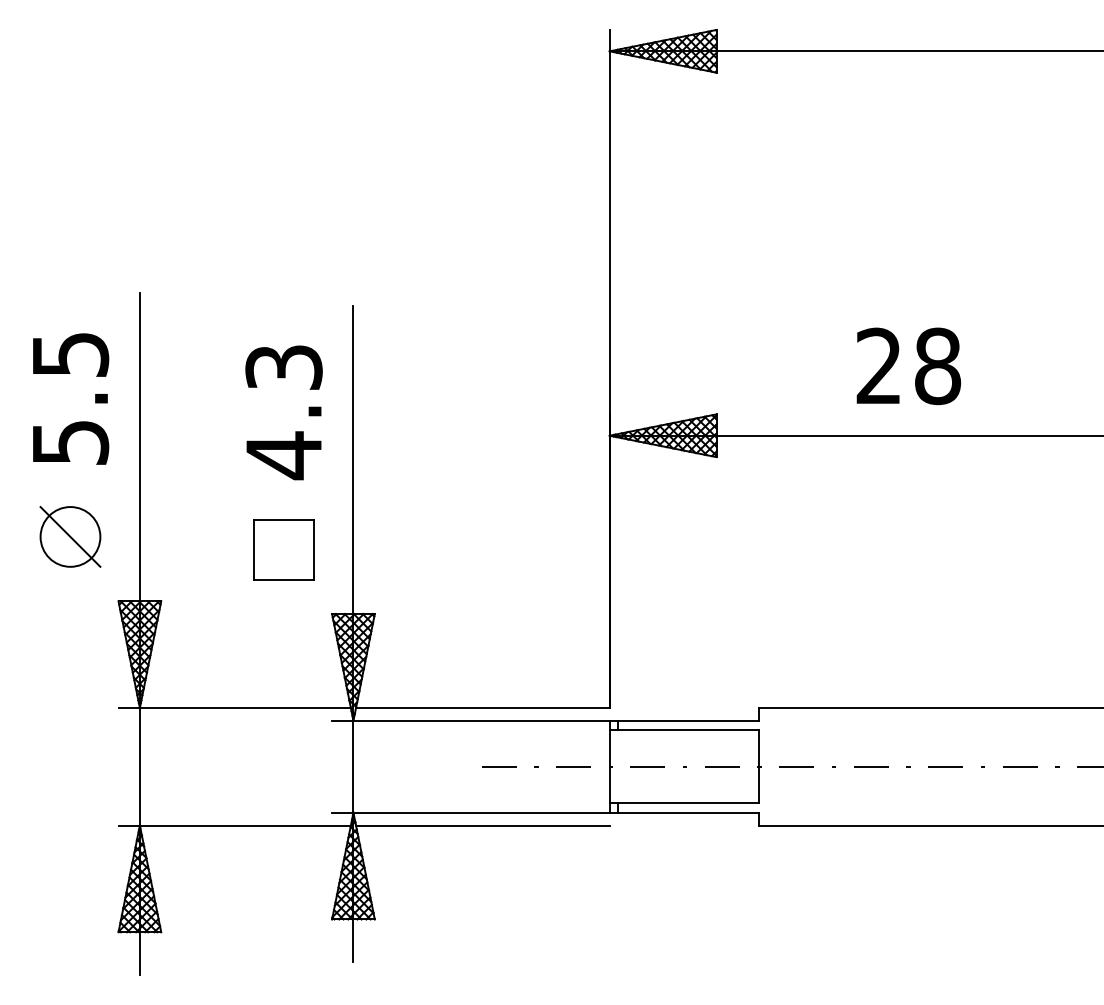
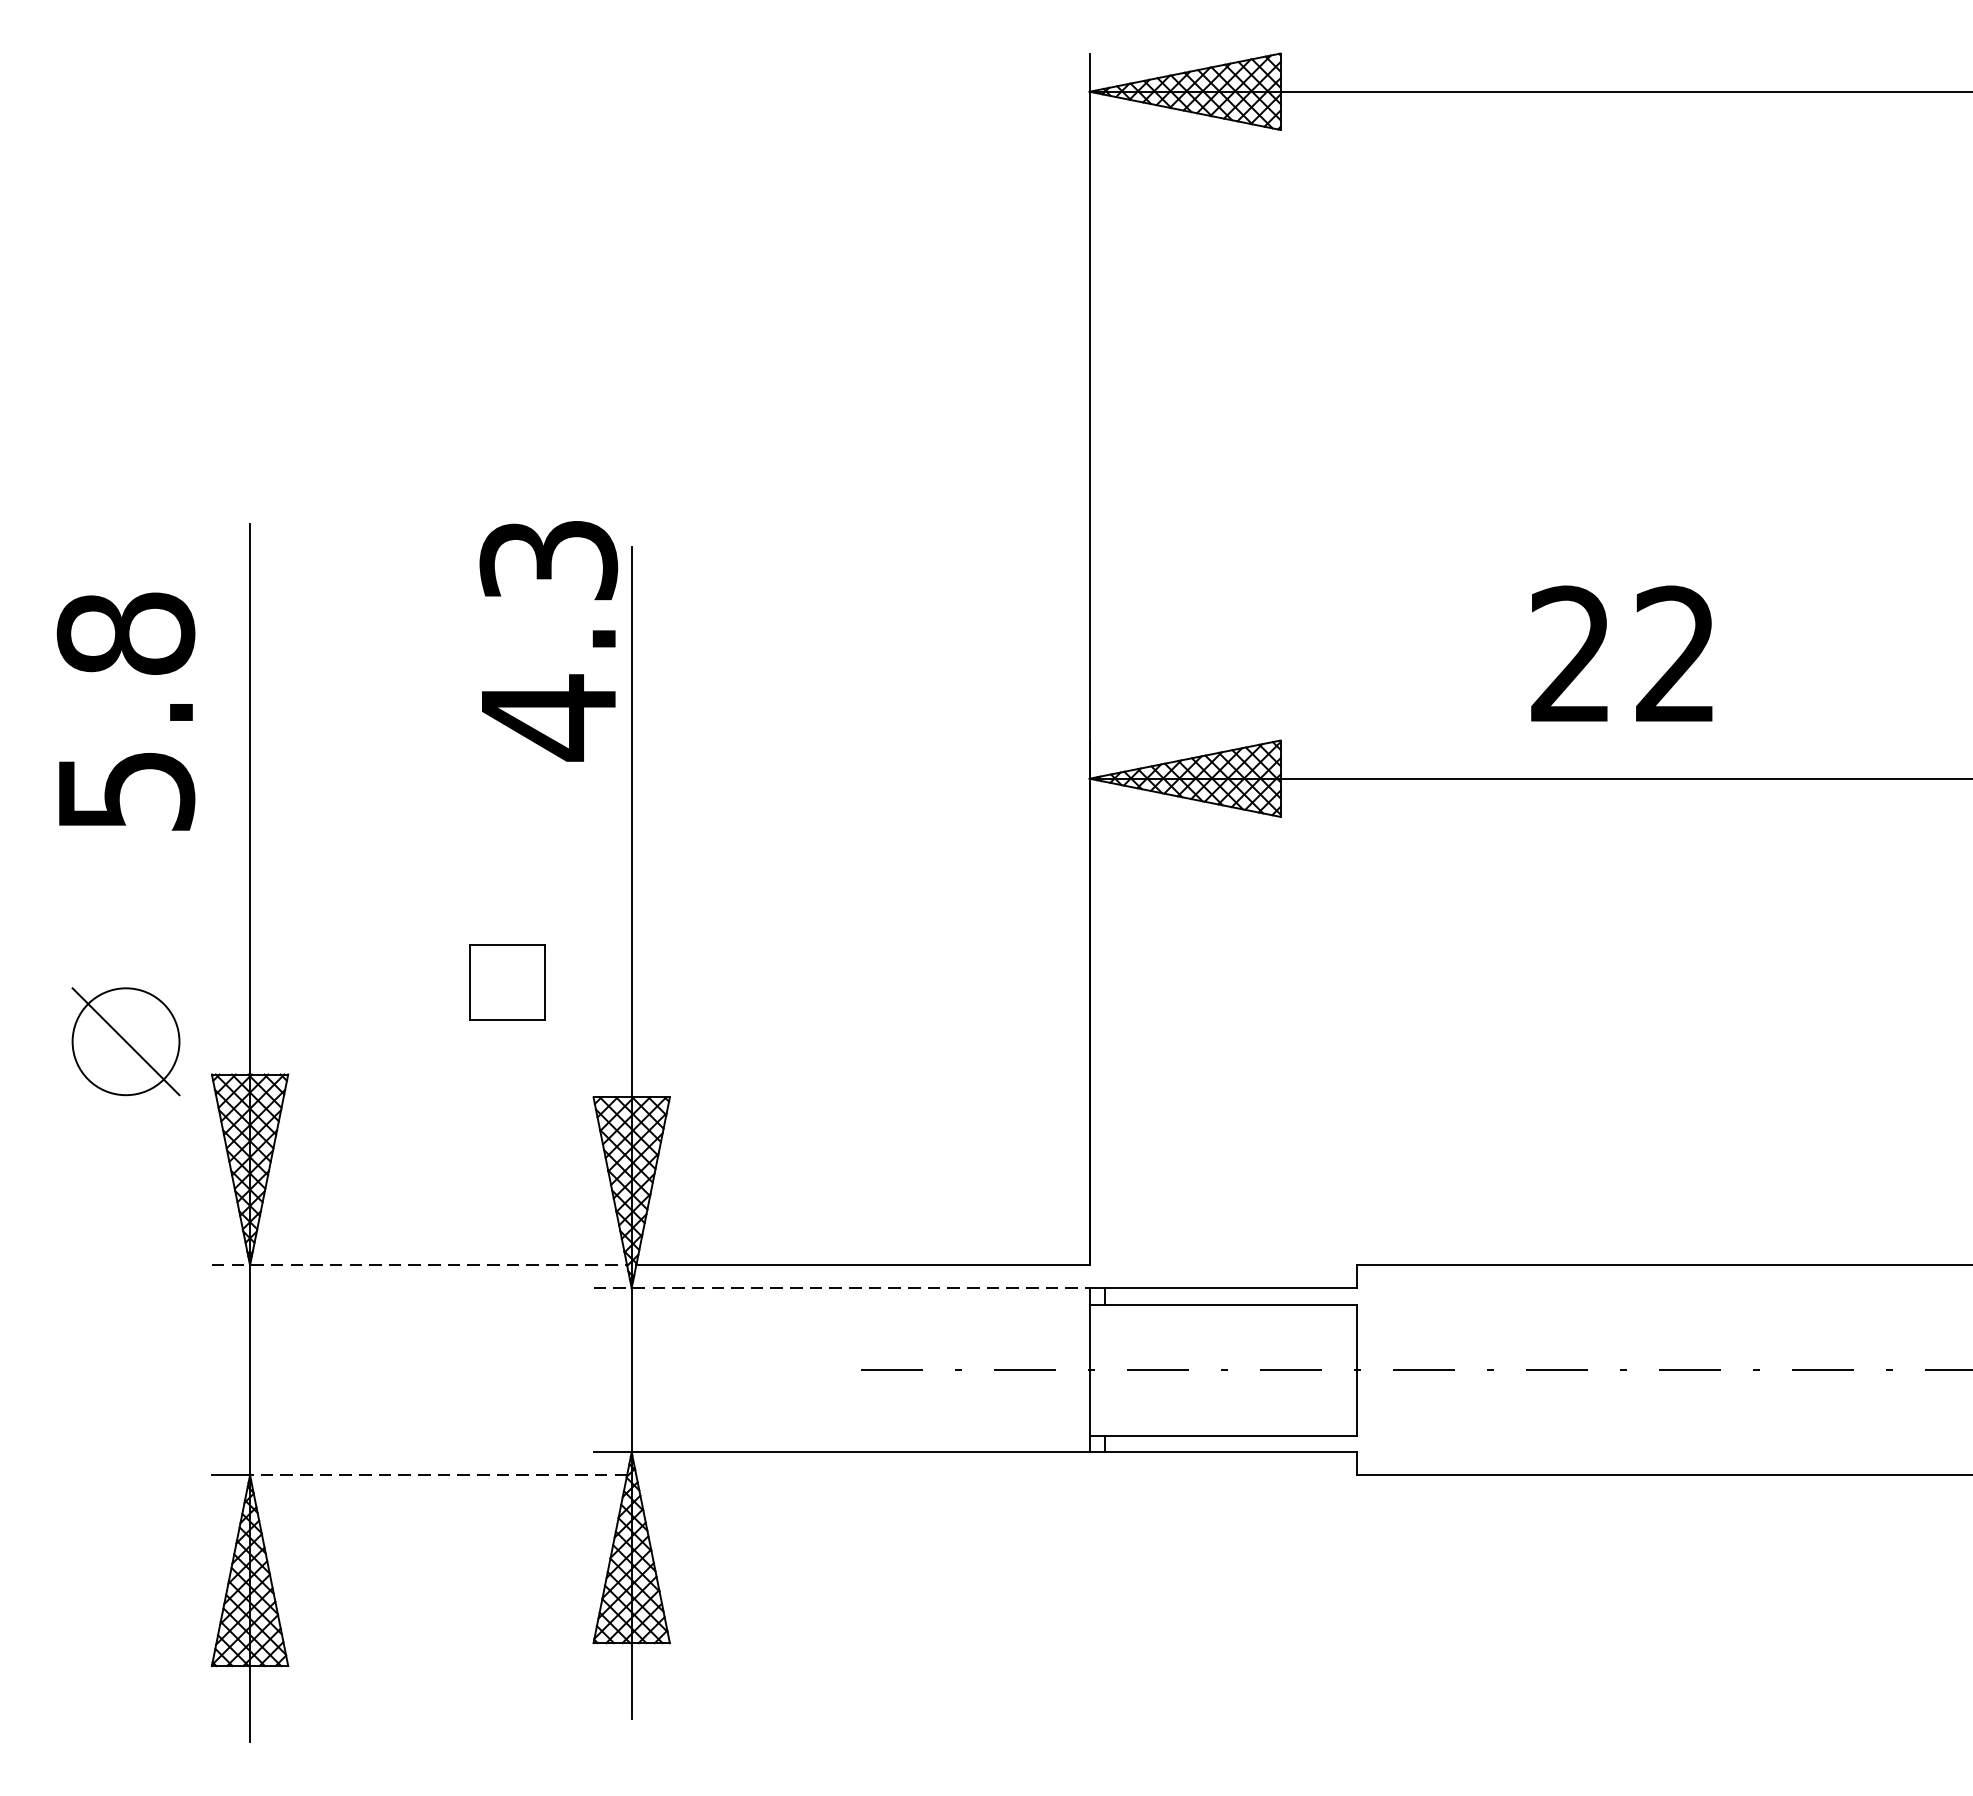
text: (70, 354) -> (126, 633), 5.5 -> 5.8
text: (938, 366) -> (1677, 654), 28 -> 22
text: (283, 412) -> (547, 640), moved
part: (70, 536) -> (126, 1040), moved
part: (283, 549) -> (506, 981), size x0.7
line: (235, 708) -> (420, 1266), solid -> dashed
line: (470, 720) -> (840, 1287), solid -> dashed
line: (245, 825) -> (438, 1475), solid -> dashed
line: (482, 825) -> (862, 1475), removed

